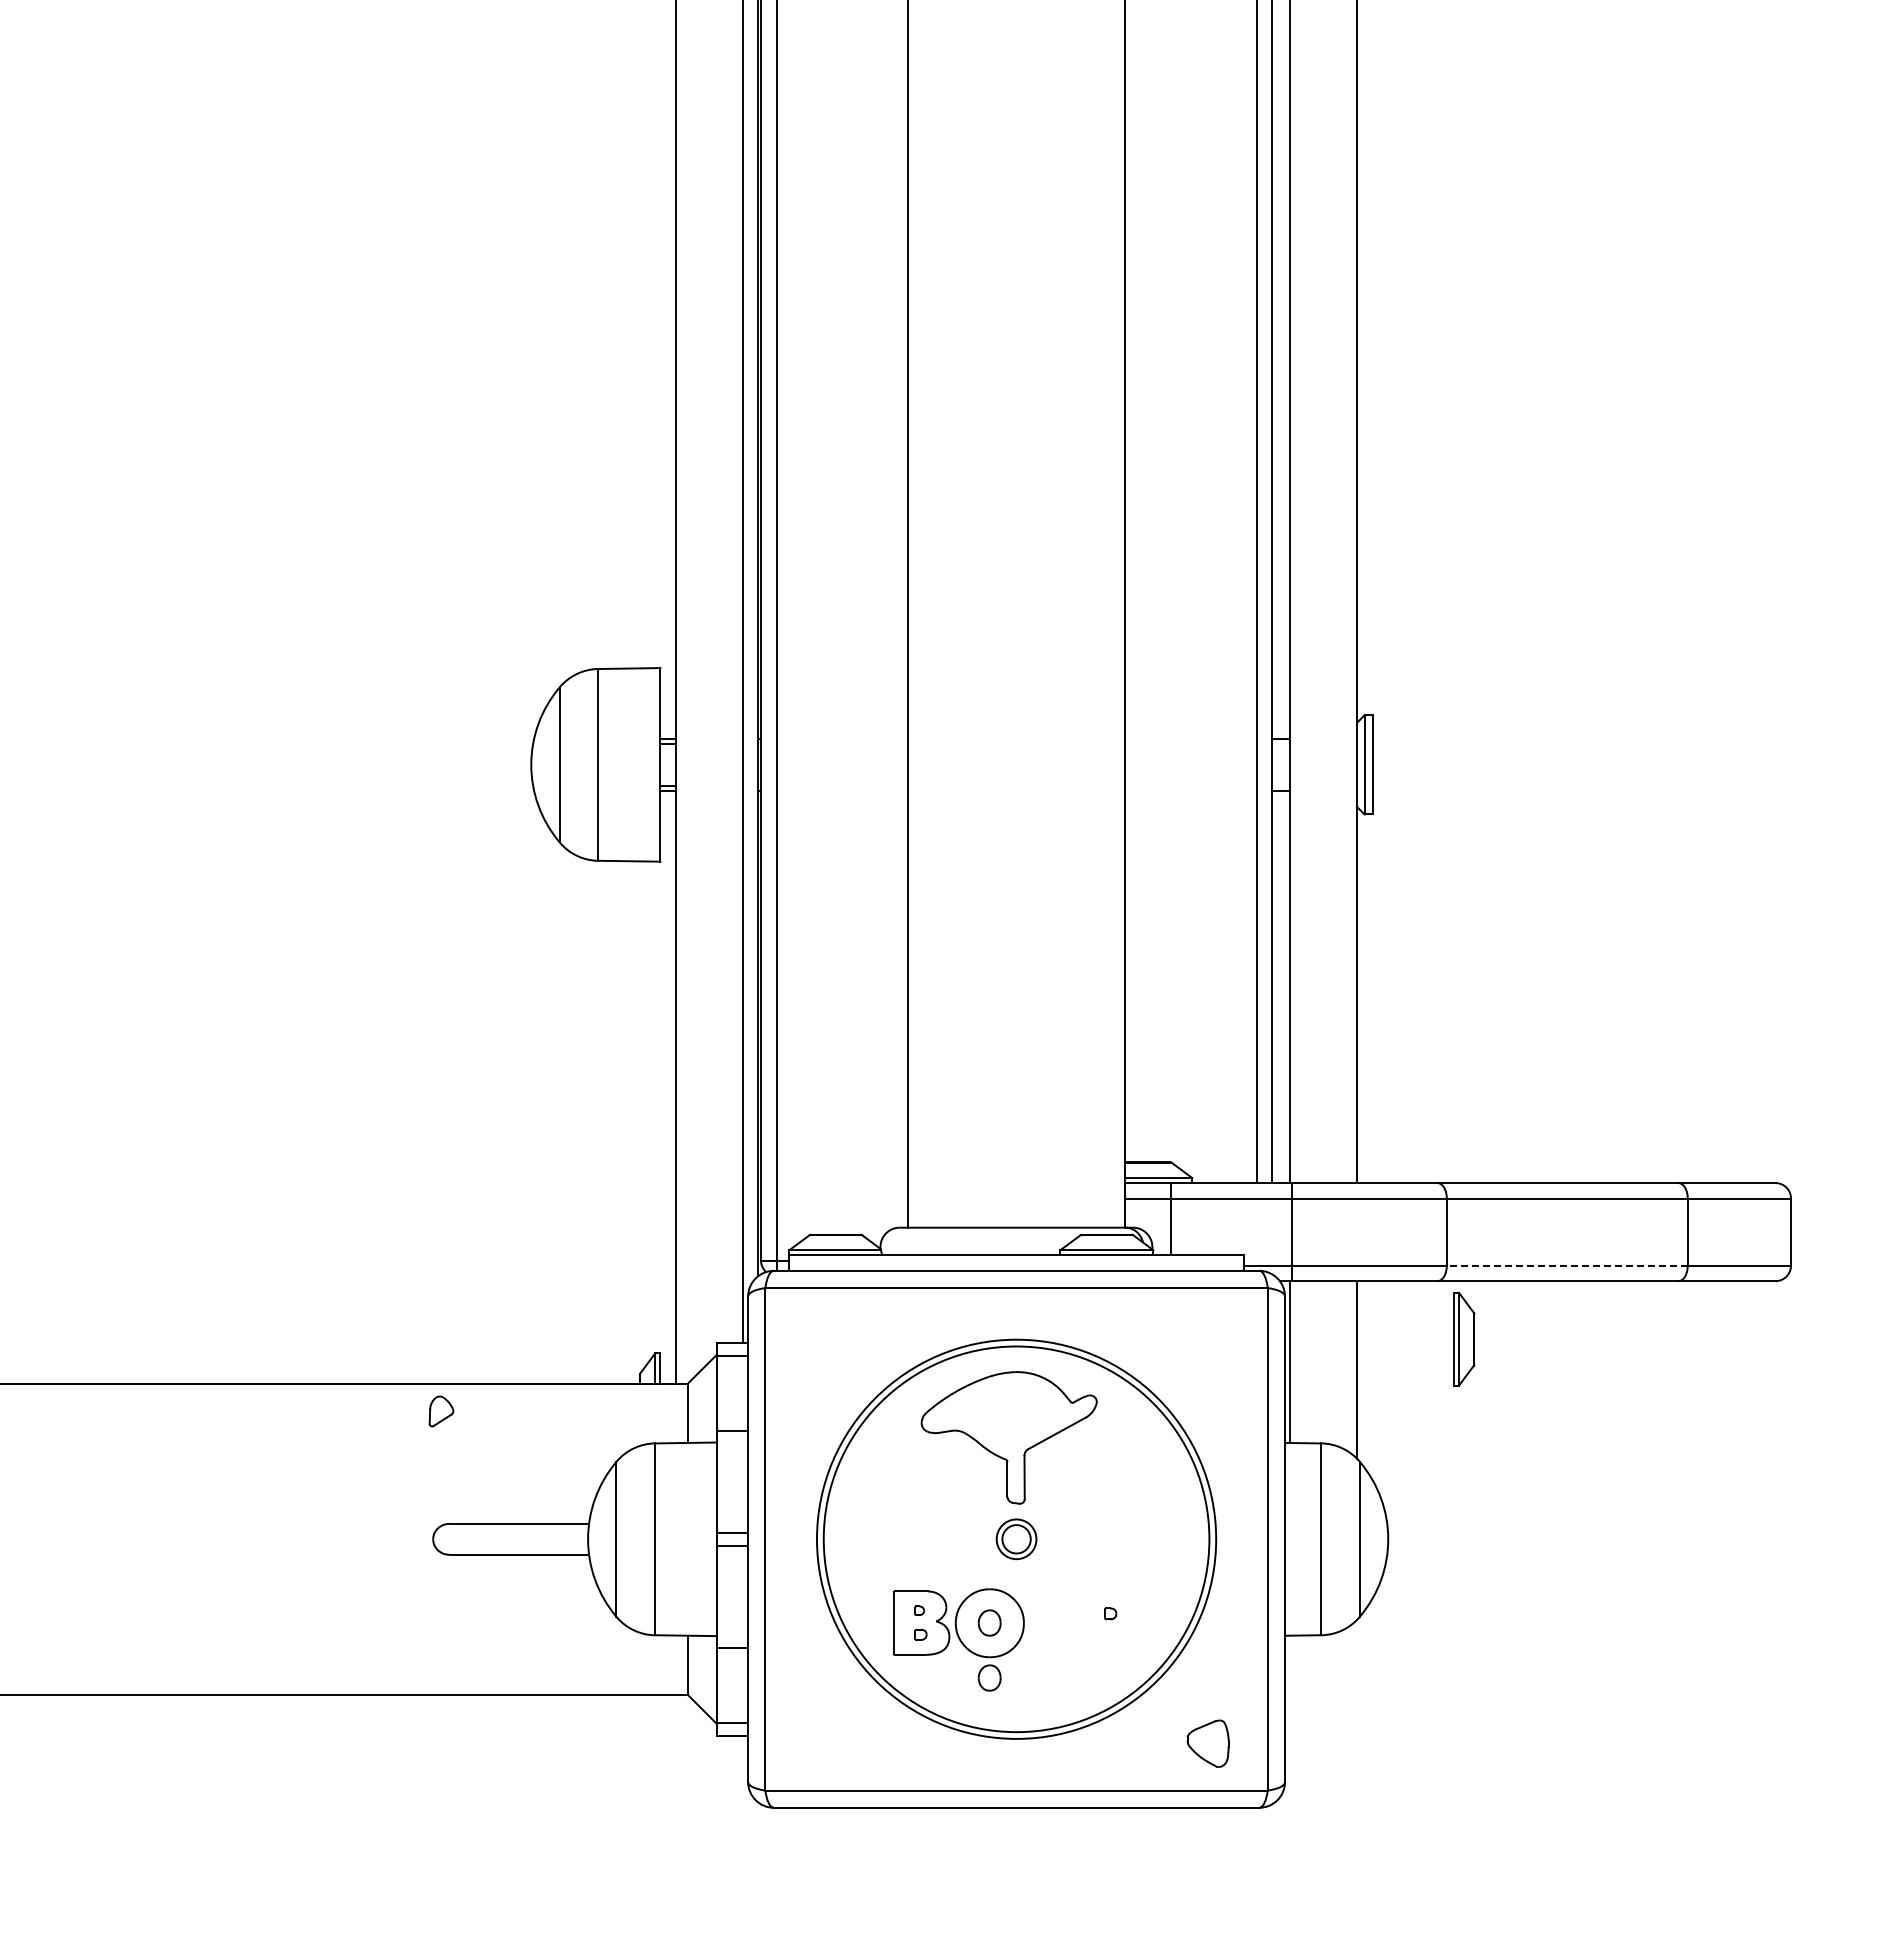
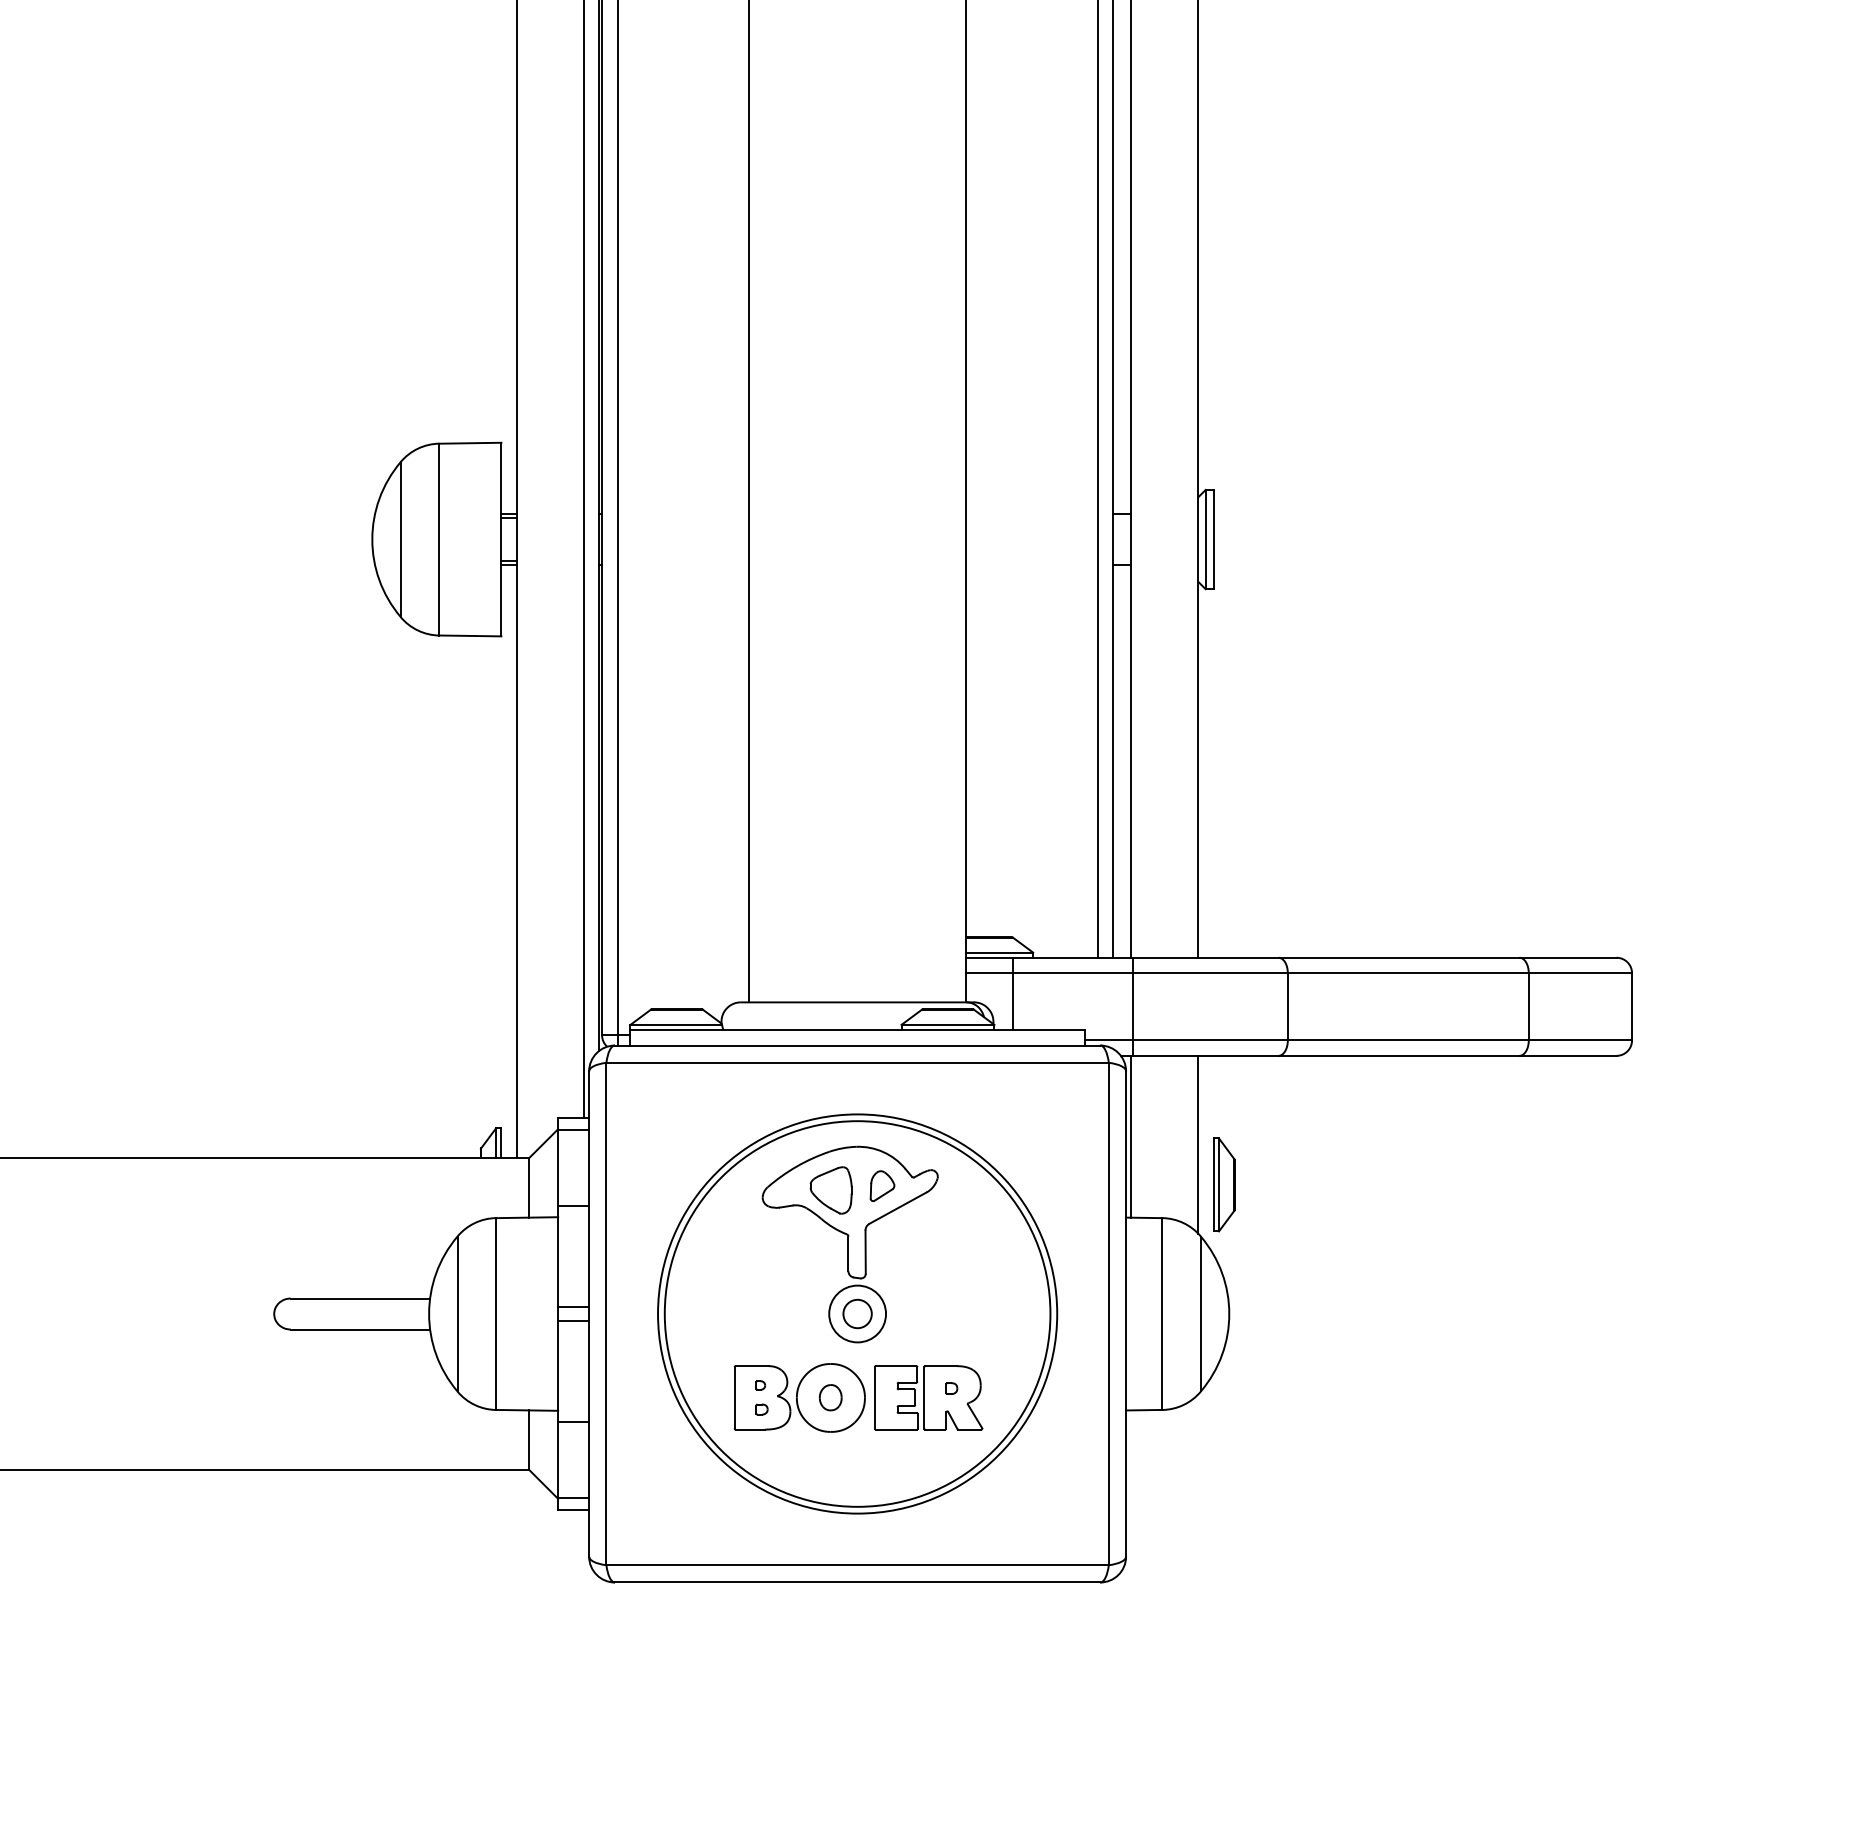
line: (1566, 1265) -> (1407, 1040), dashed -> solid
part: (1464, 1338) -> (1224, 1184), moved
part: (441, 1411) -> (882, 1186), moved
circle: (1016, 1538) -> (857, 1313), size x1.43
part: (1087, 1622) -> (928, 1397), added
part: (989, 1677) -> (830, 1452), removed
part: (1207, 1743) -> (830, 1190), moved

